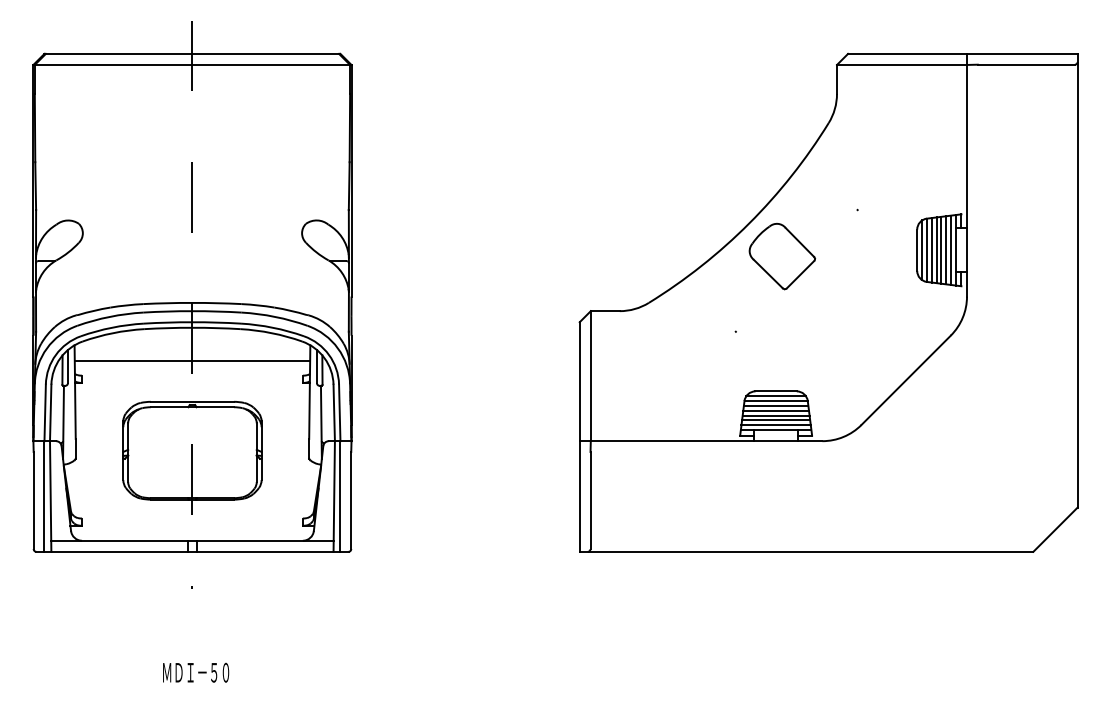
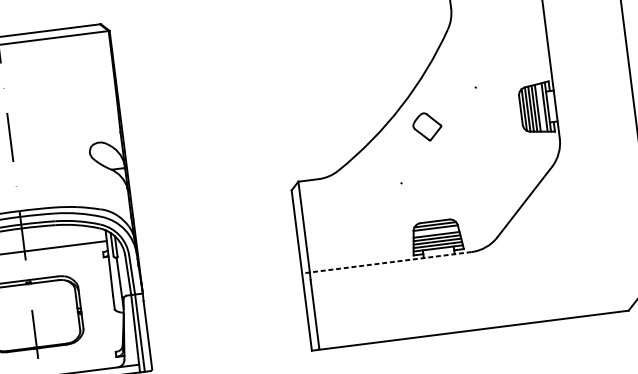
line: (946, 250) -> (541, 107), removed
part: (782, 256) -> (427, 126), size x0.6
line: (775, 405) -> (435, 231), removed
line: (700, 441) -> (386, 263), solid -> dashed

